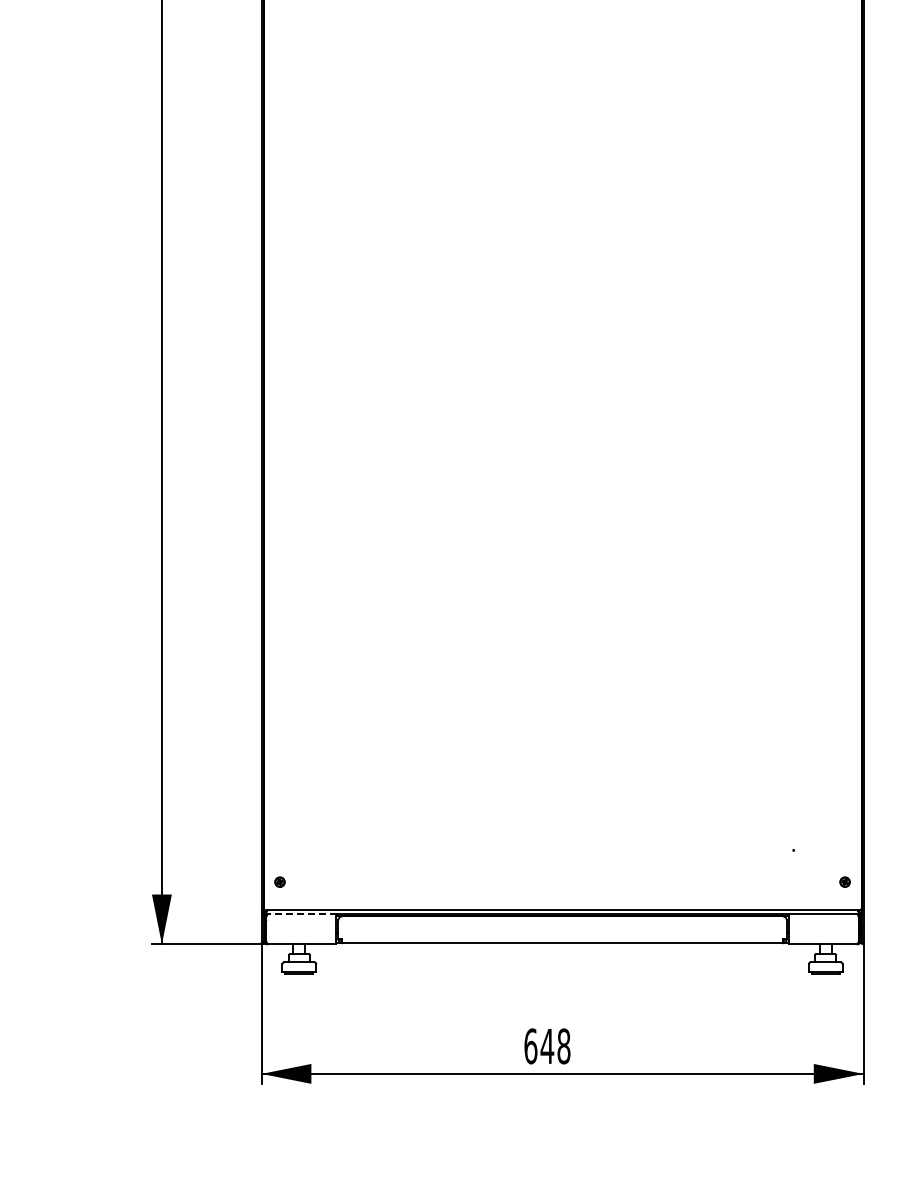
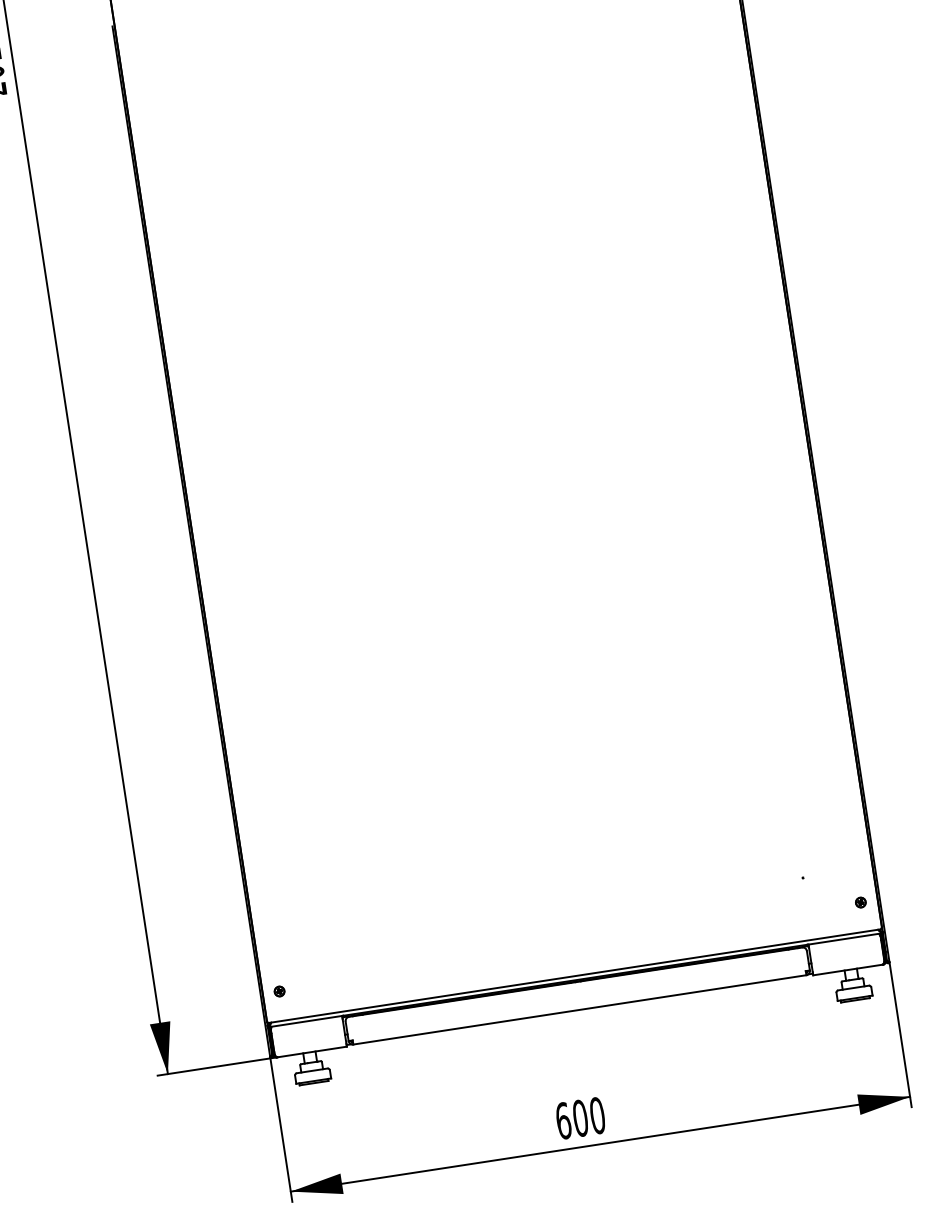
line: (300, 914) -> (305, 1021), dashed -> solid
text: (555, 1046) -> (588, 1117), 648 -> 600

